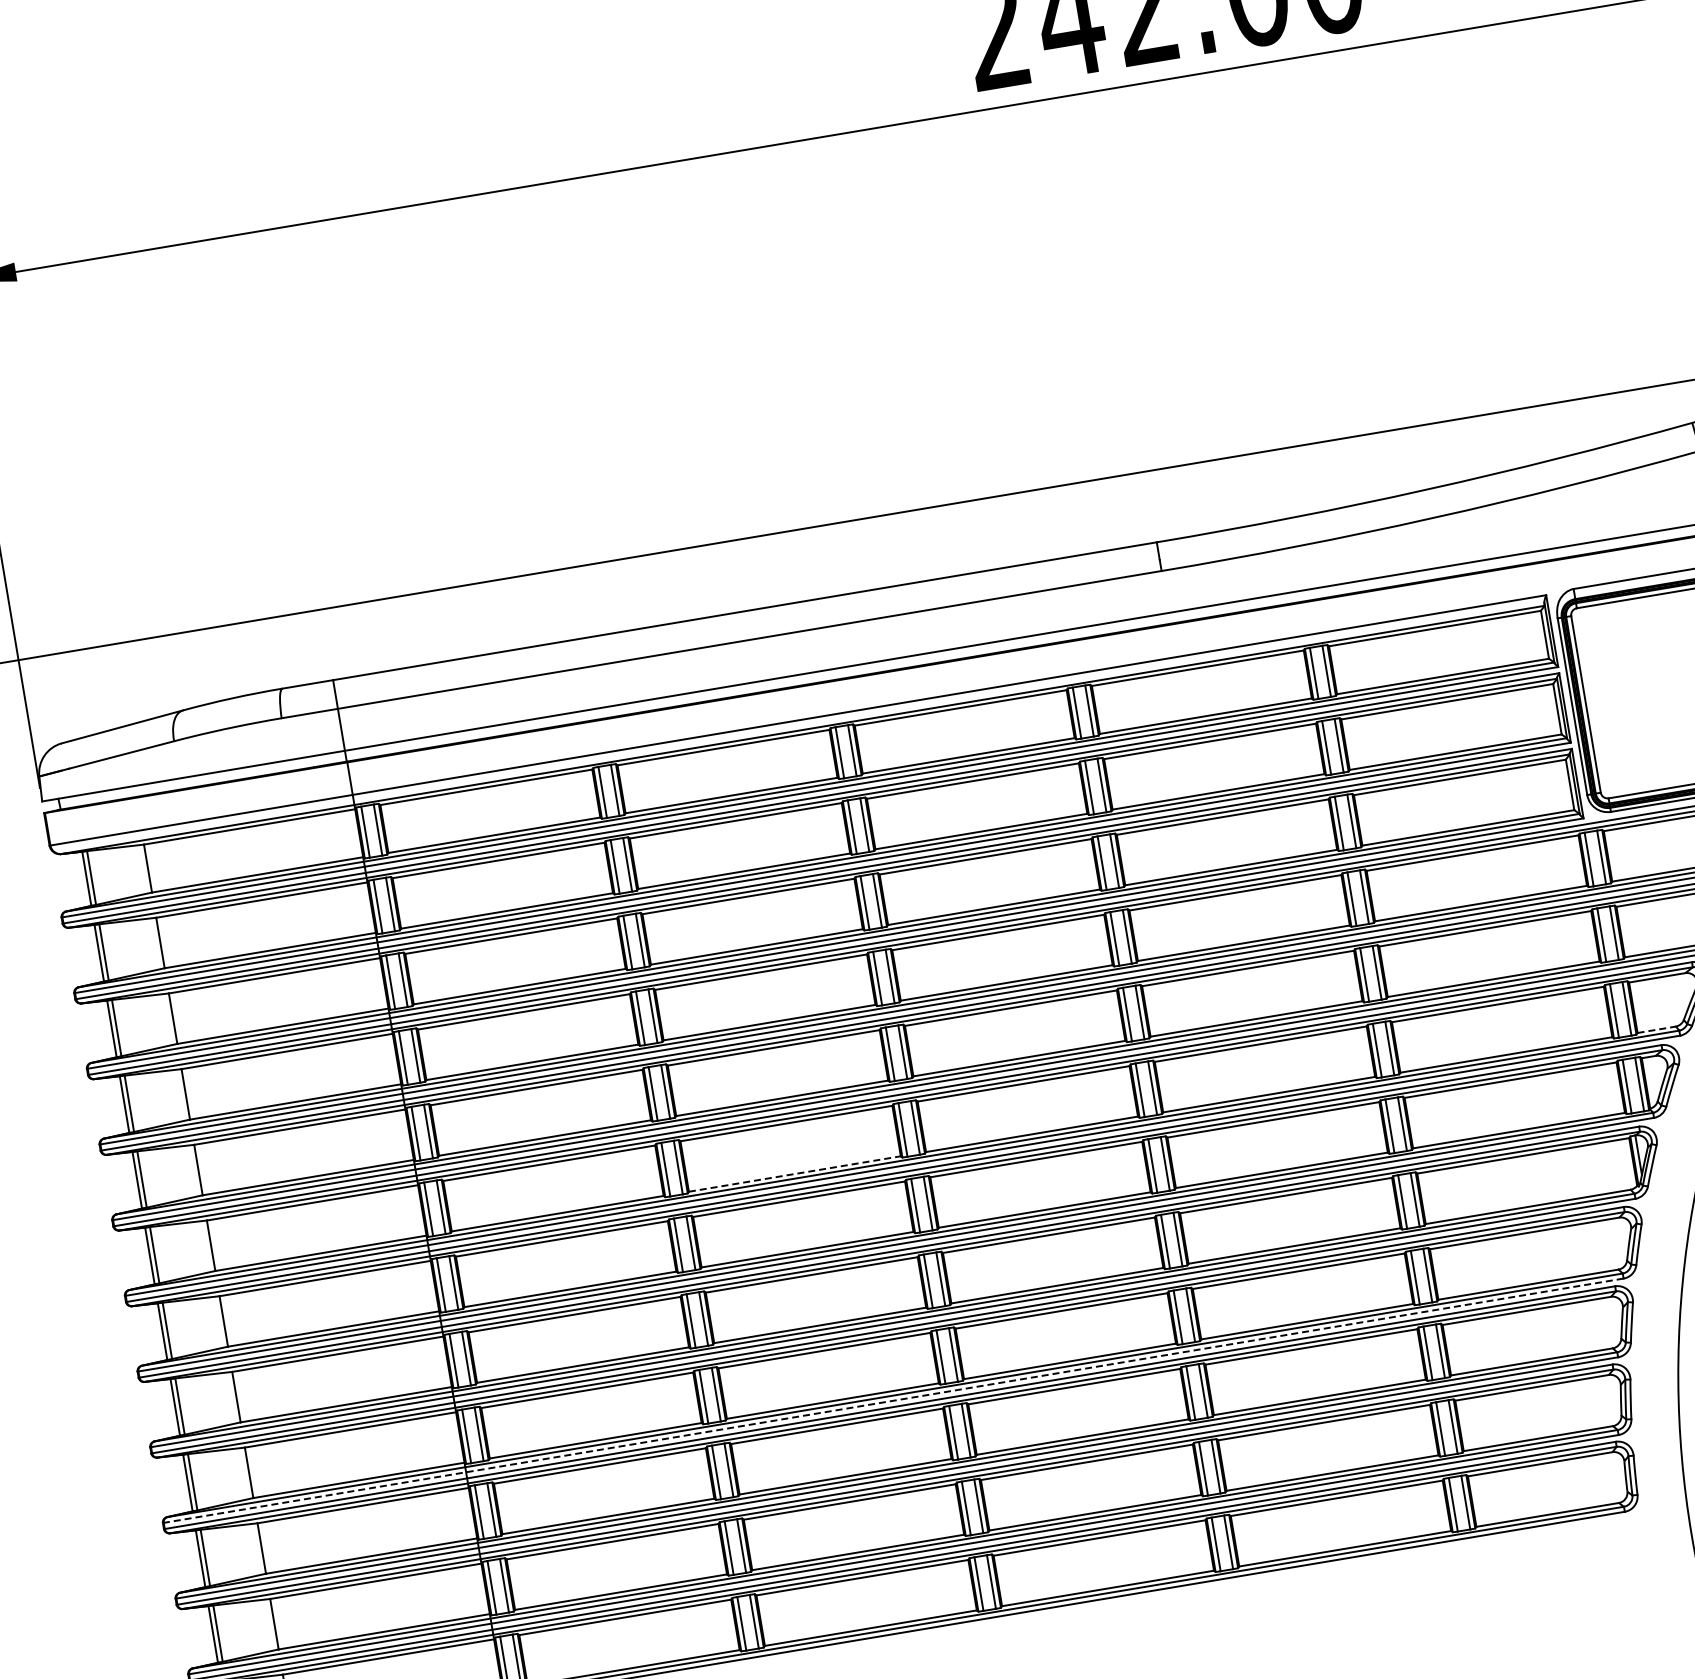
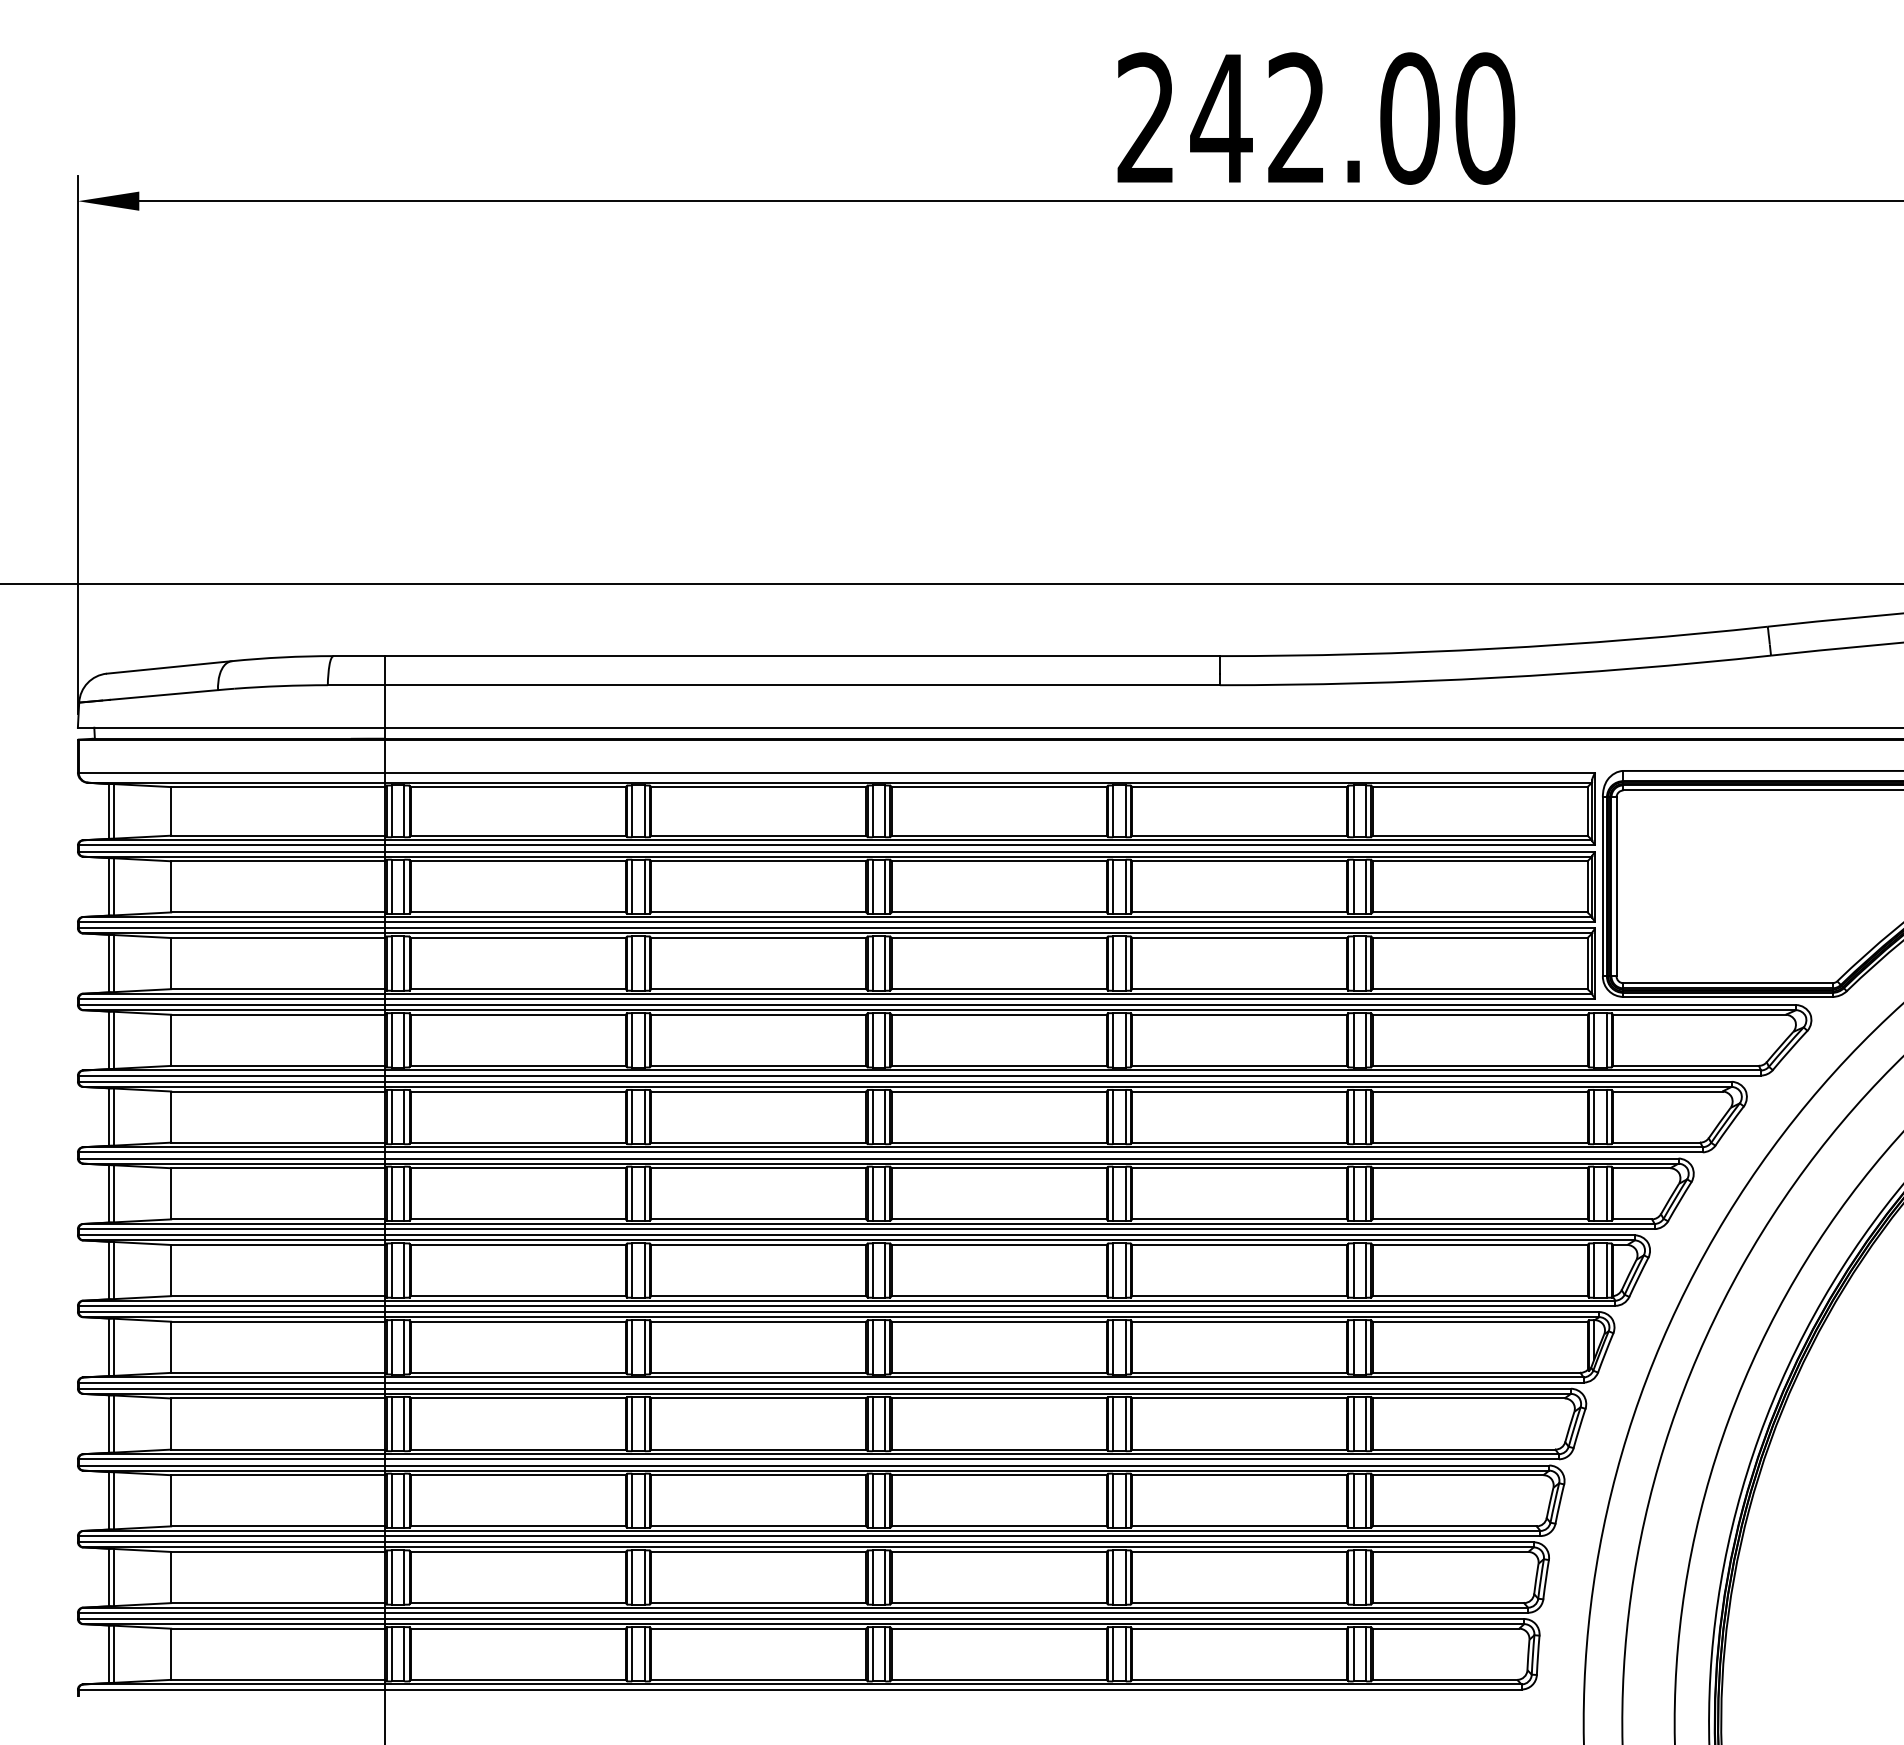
line: (1657, 1029) -> (1633, 1219), dashed -> solid
line: (795, 1173) -> (759, 1219), dashed -> solid
line: (892, 1401) -> (817, 1459), dashed -> solid

